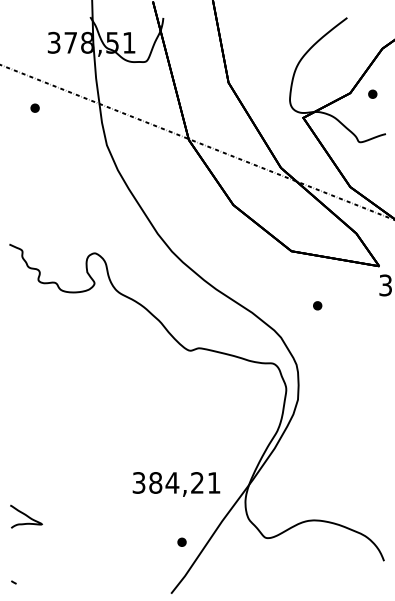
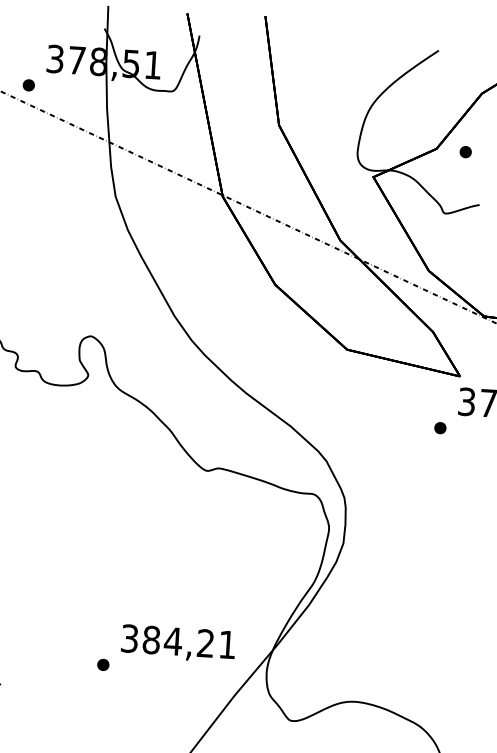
part: (34, 107) -> (28, 84), moved
part: (317, 305) -> (440, 427), moved
part: (181, 541) -> (102, 663), moved

